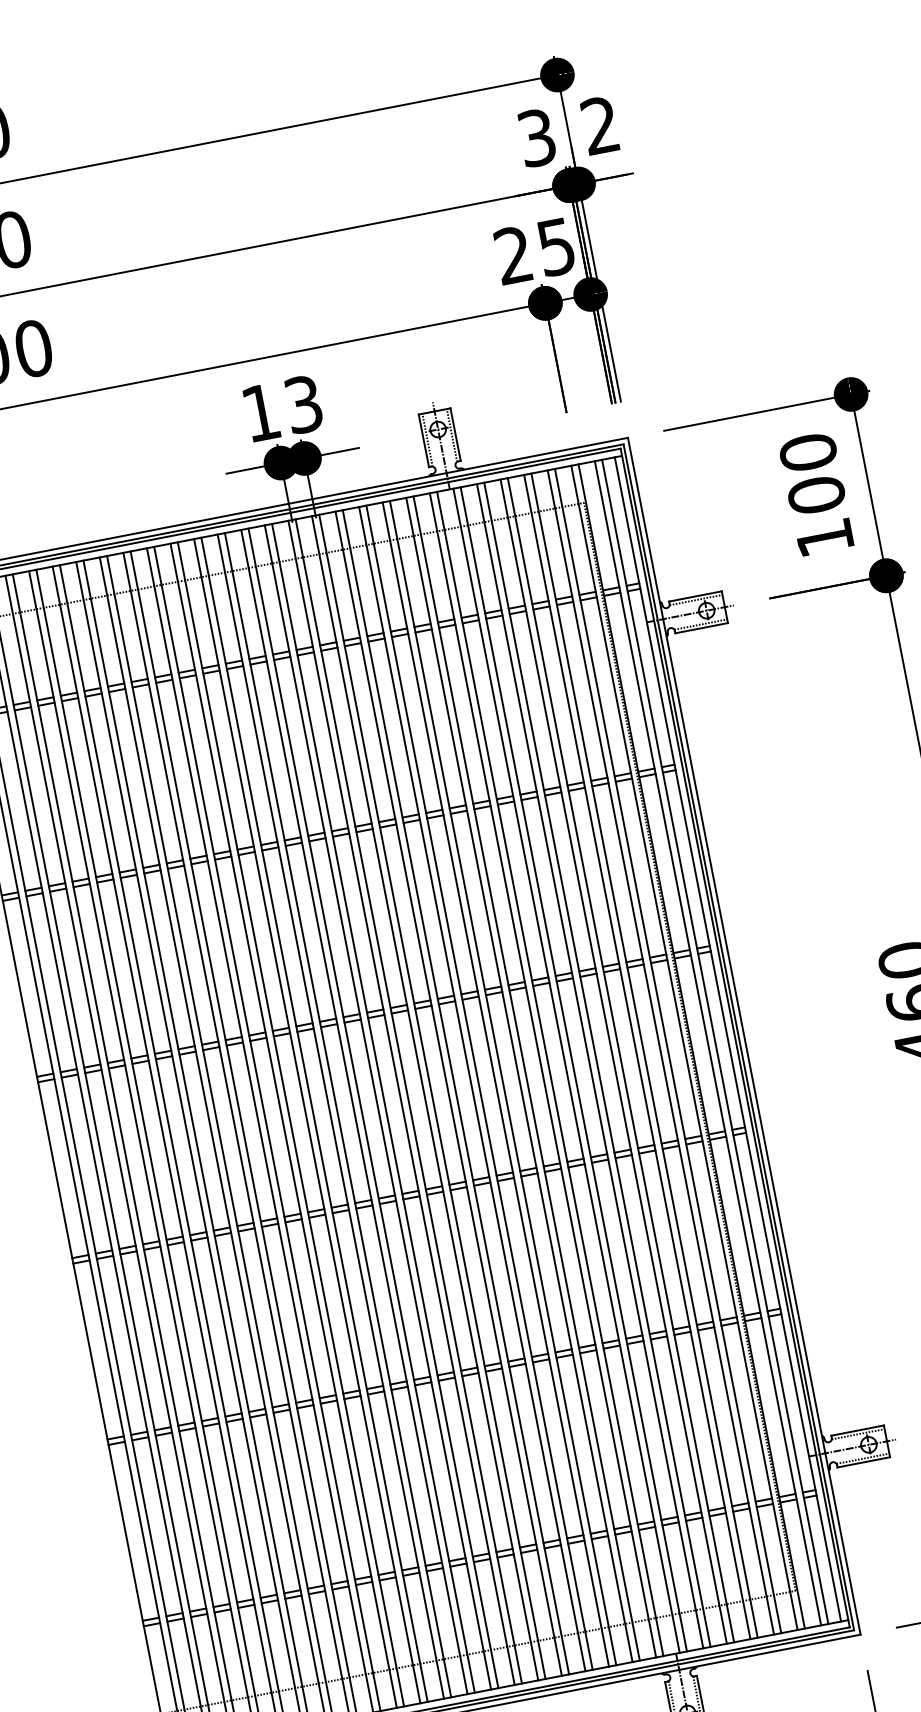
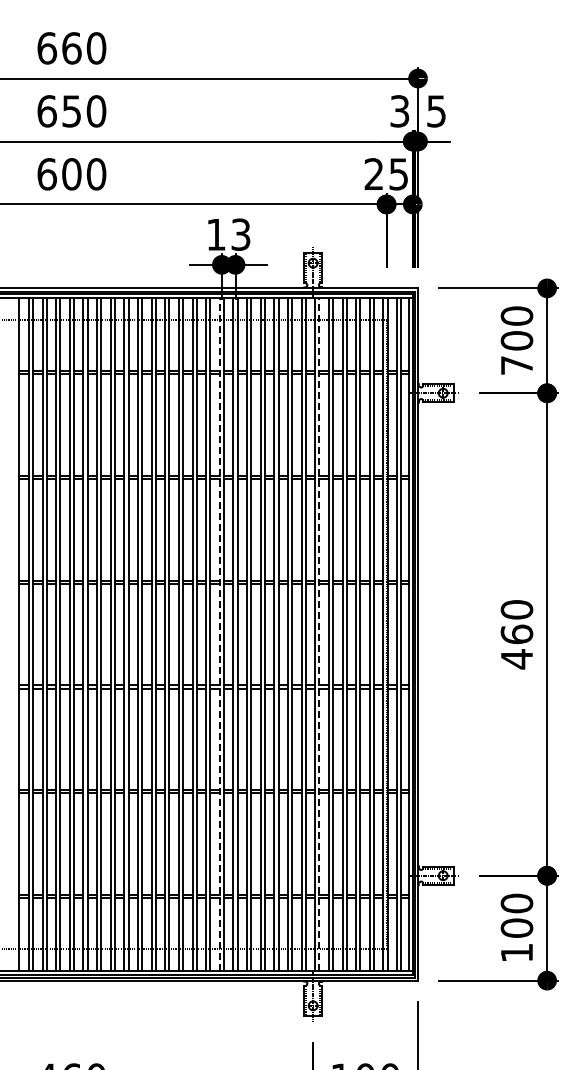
text: (600, 125) -> (436, 111), 2 -> 5
text: (824, 538) -> (516, 365), 100 -> 700
line: (573, 1069) -> (319, 634), solid -> dashed
line: (401, 1102) -> (219, 634), solid -> dashed

